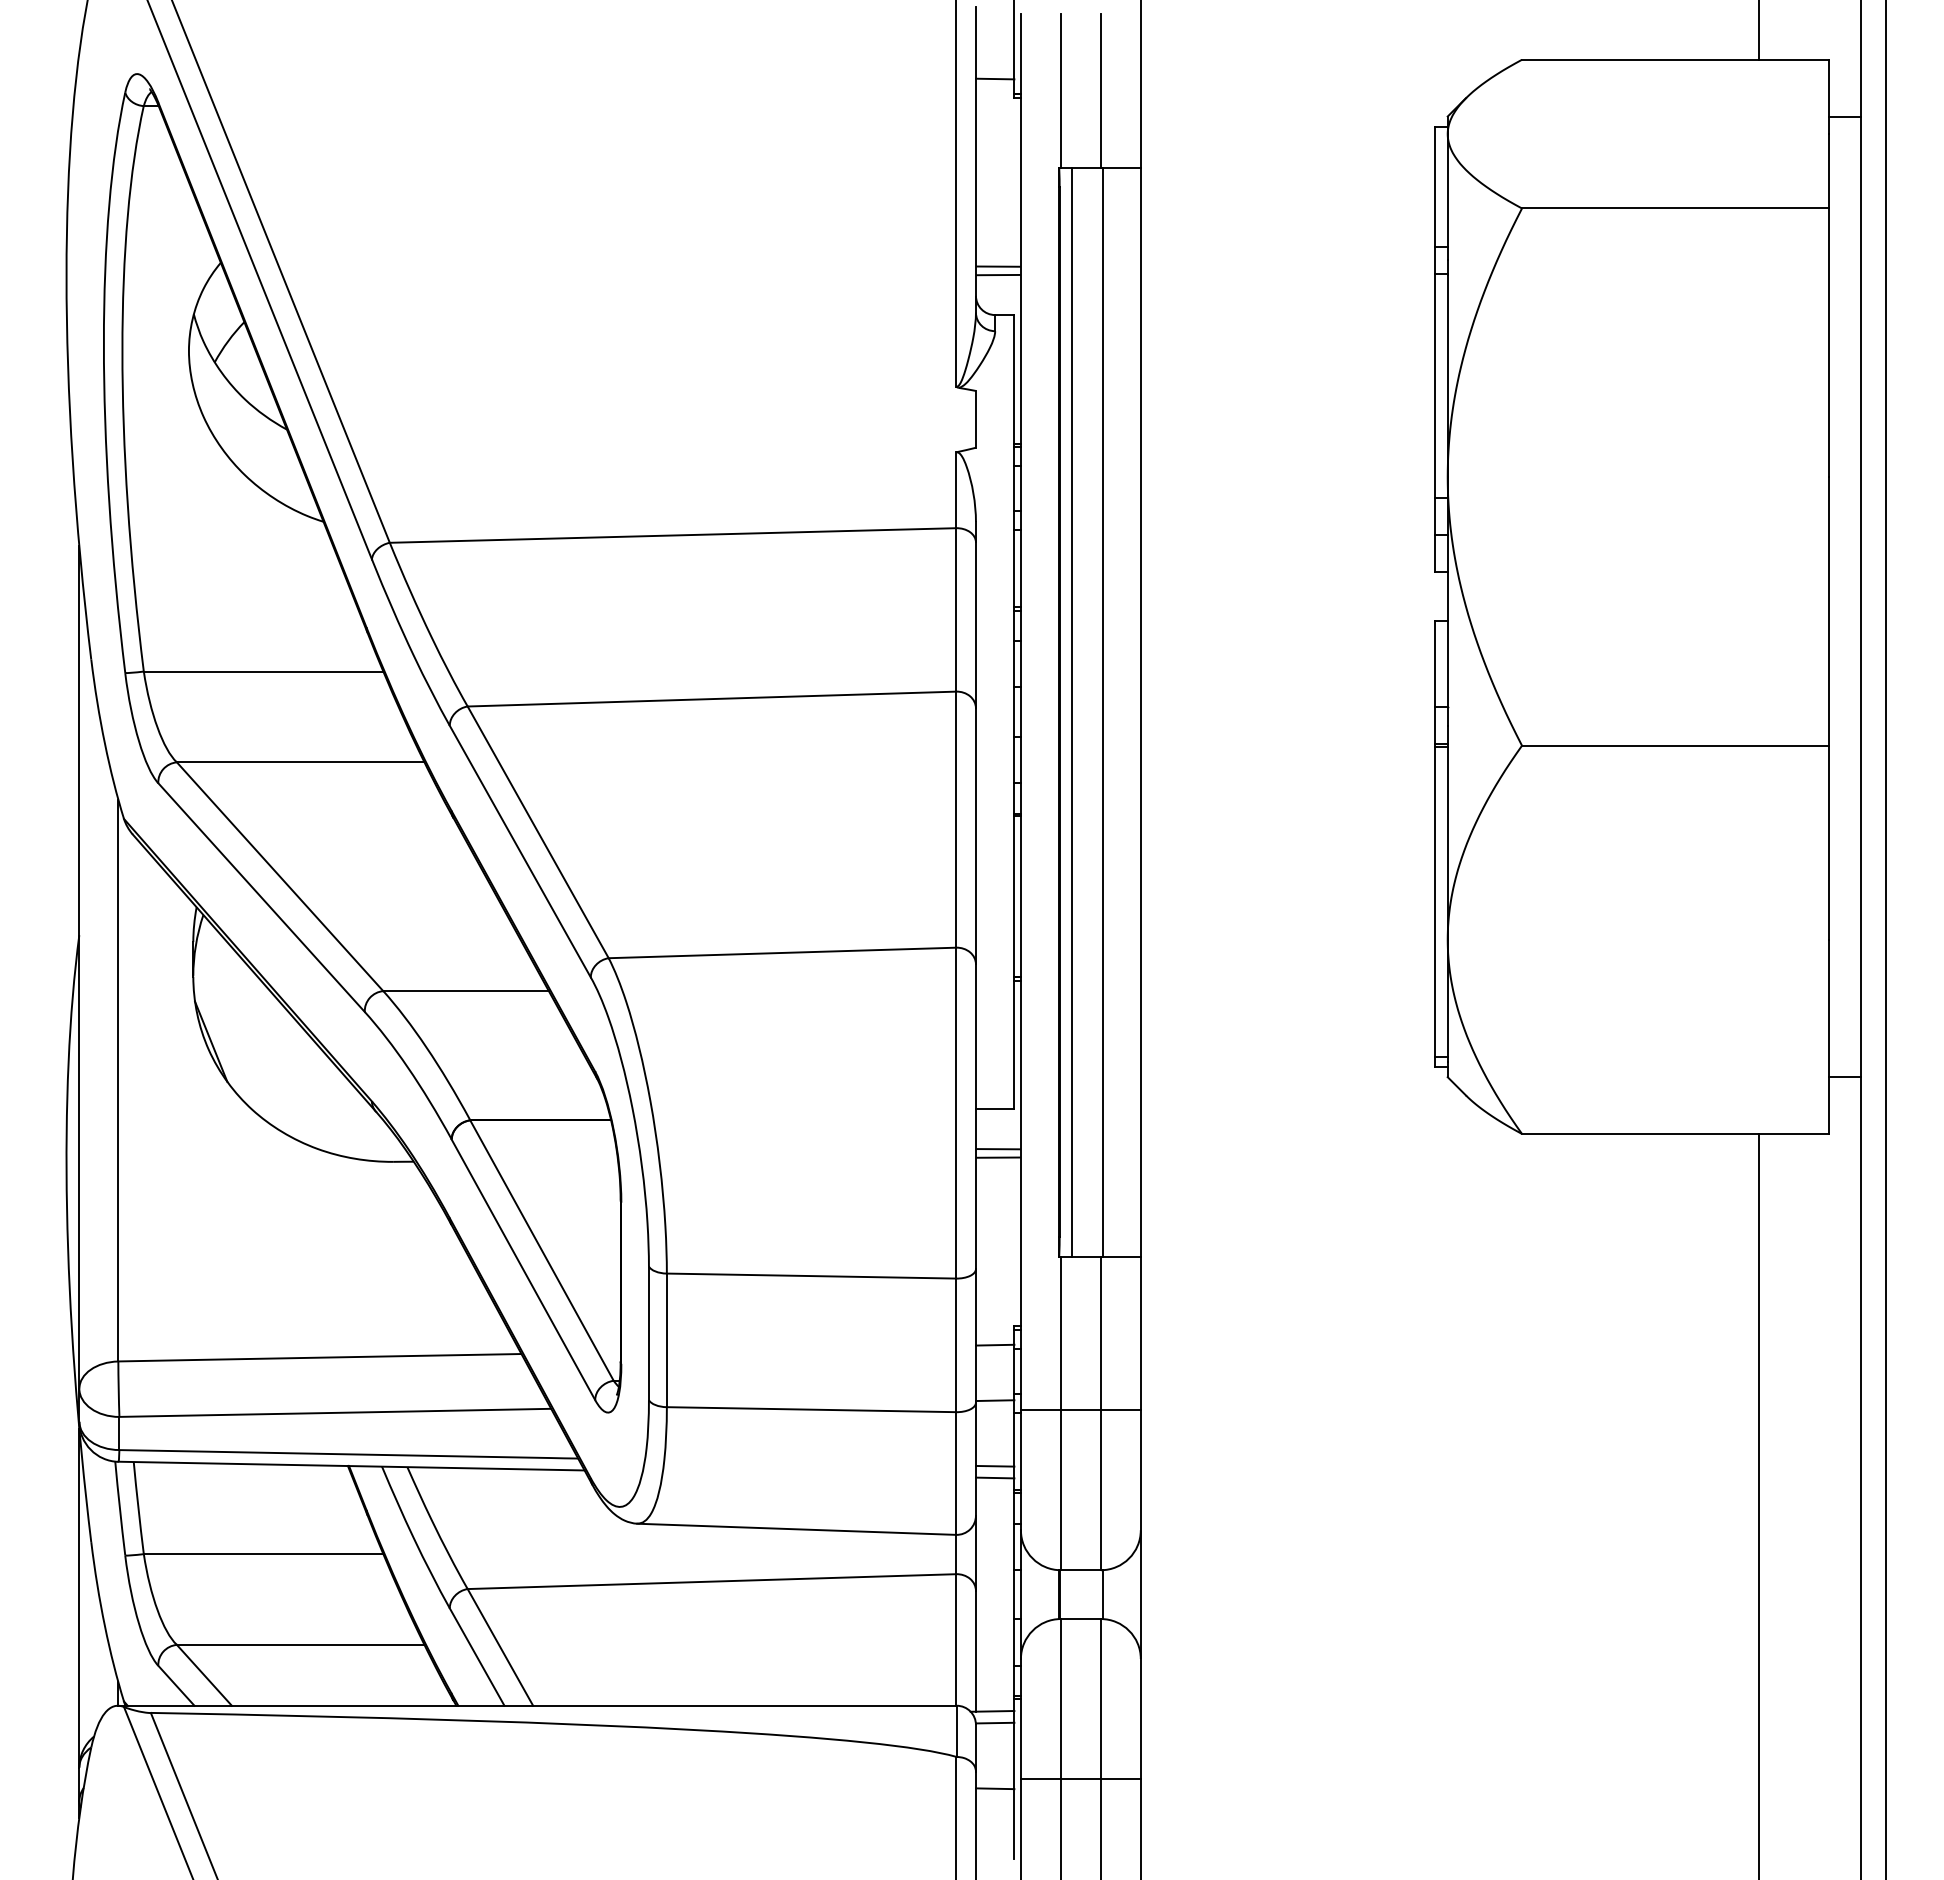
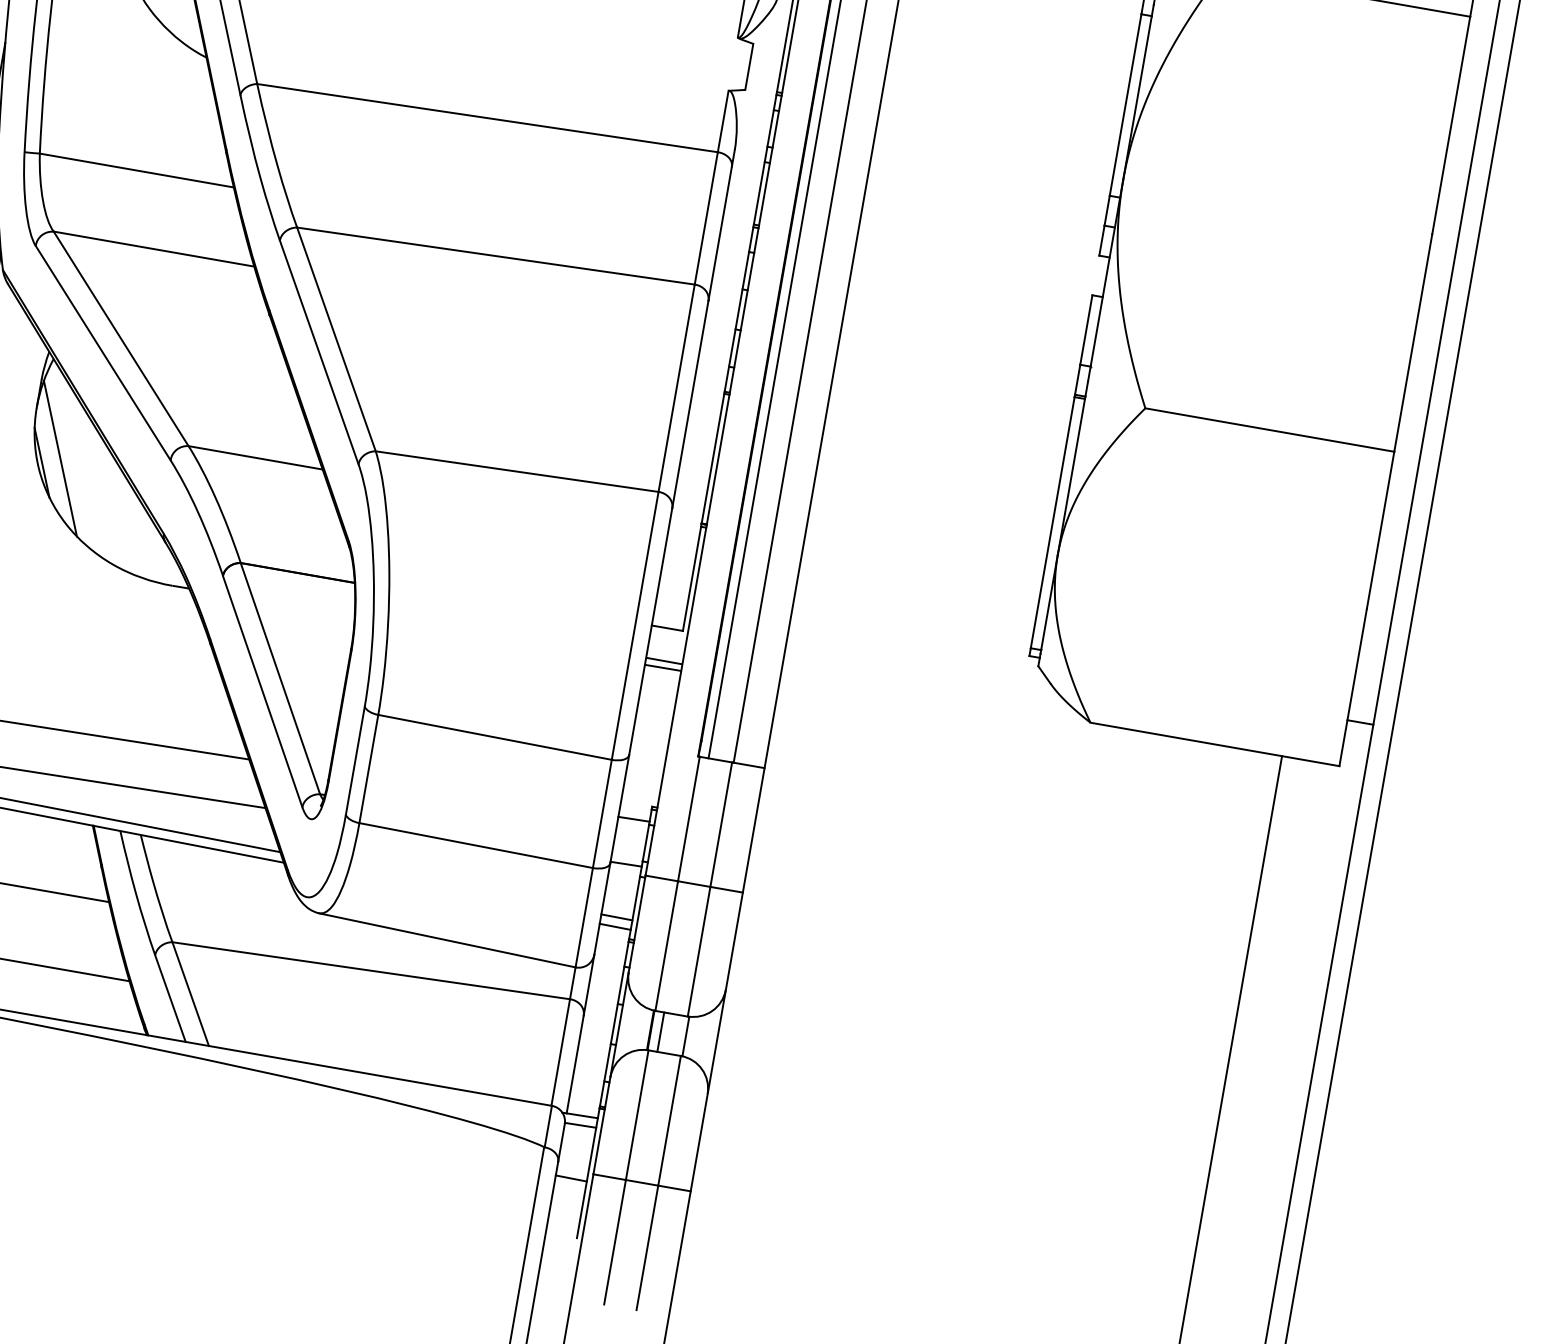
line: (232, 1032) -> (60, 458), added
line: (1071, 1594) -> (660, 1031), added

